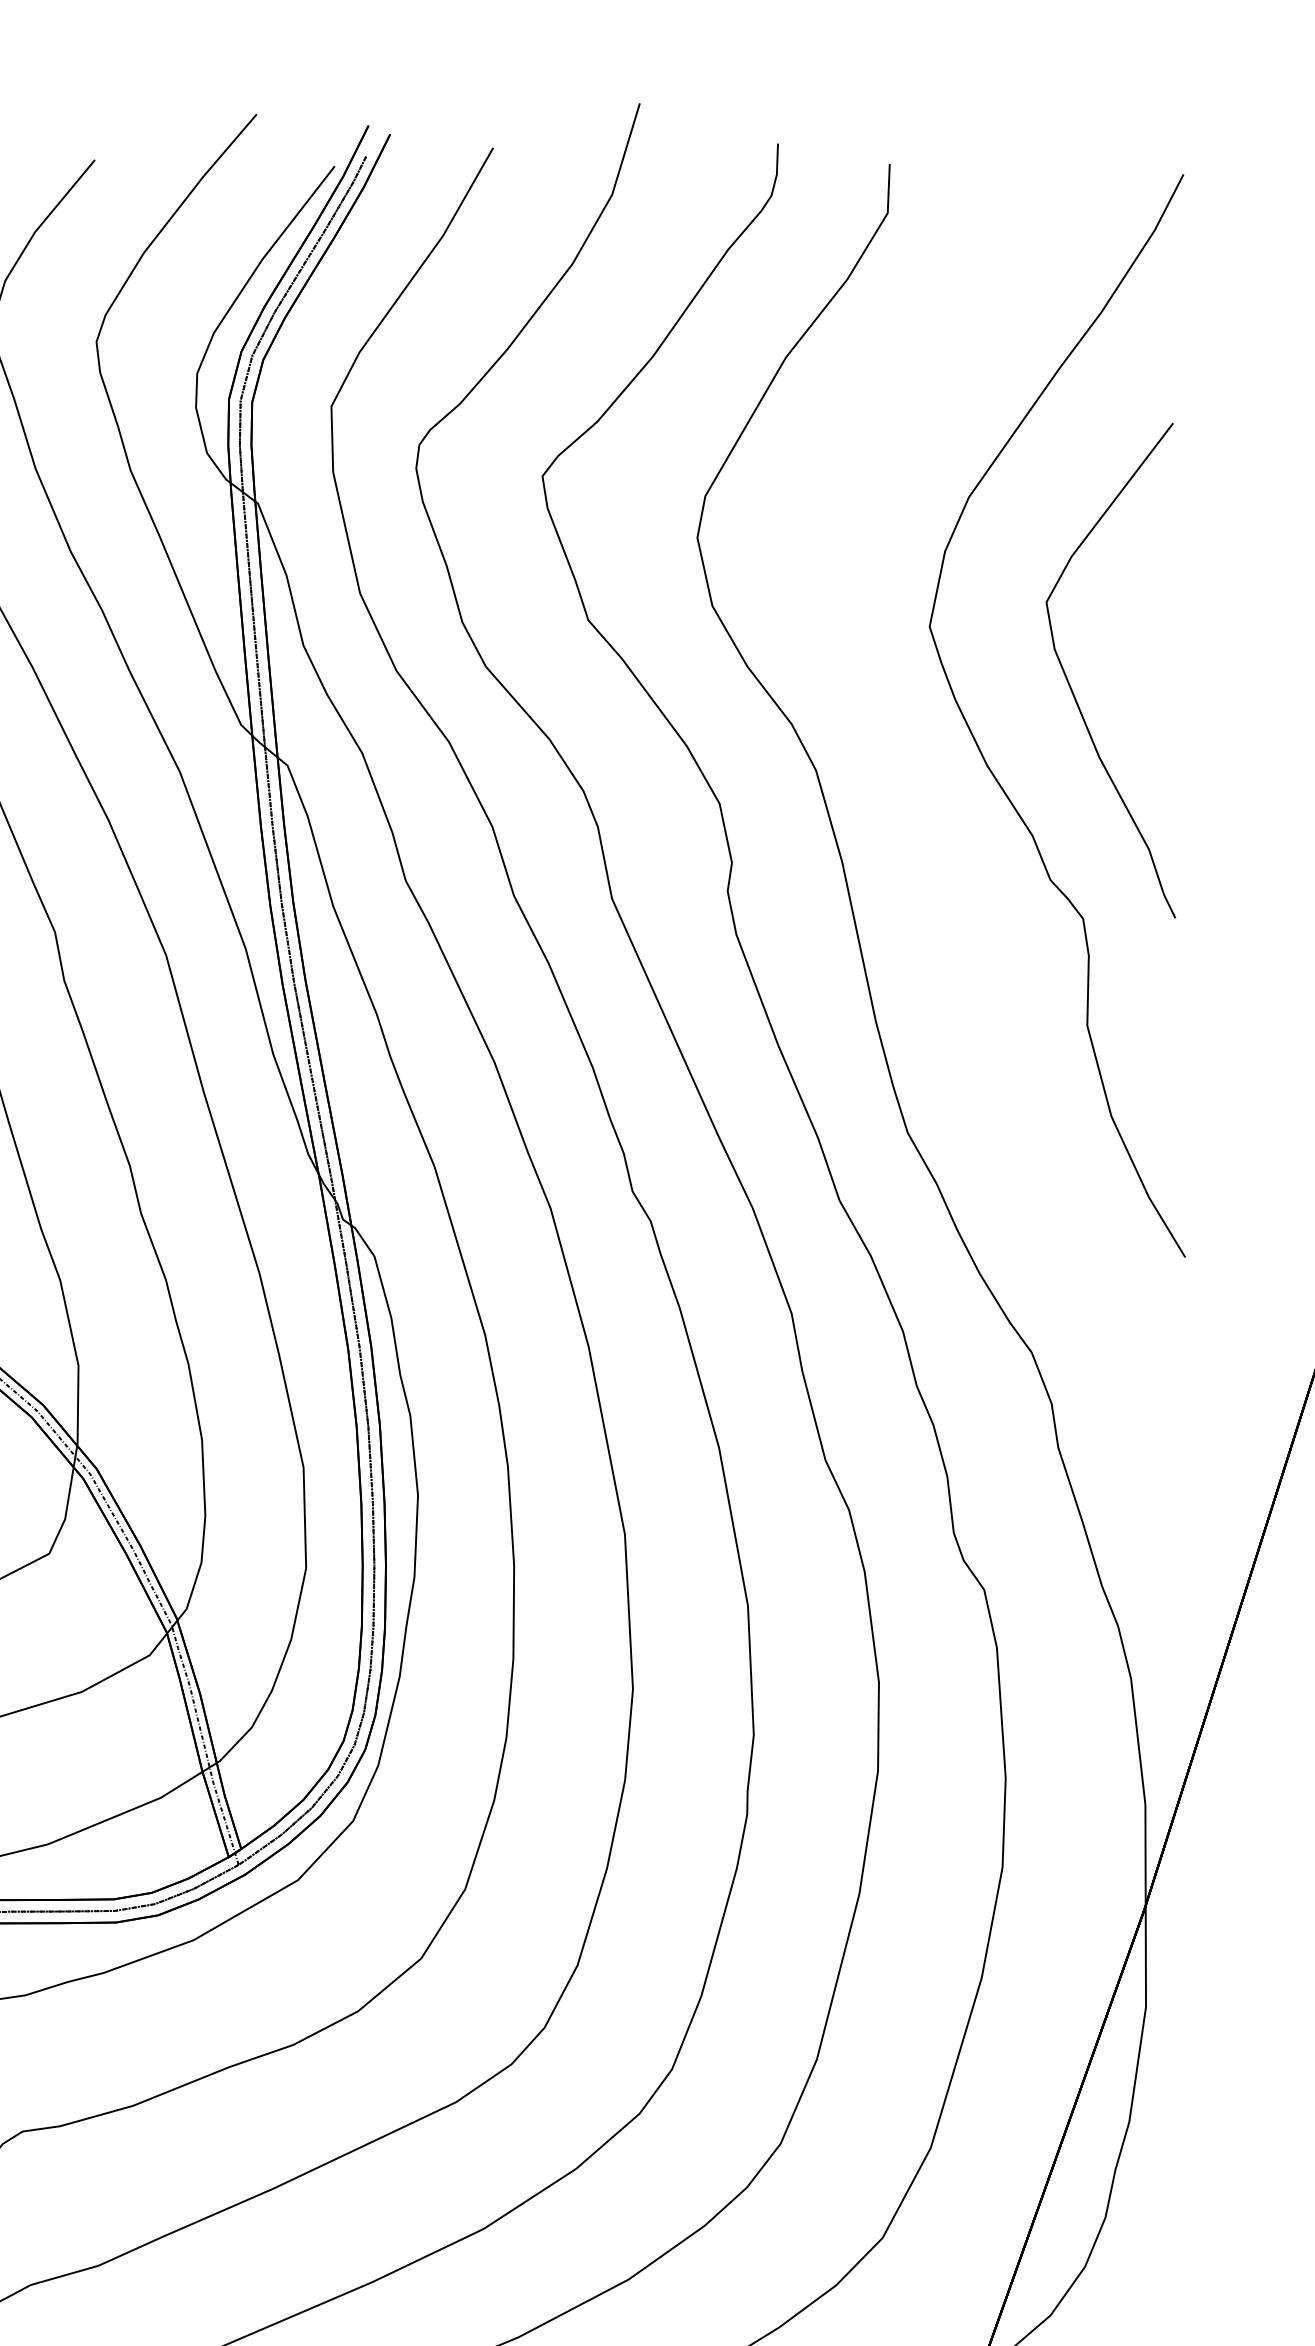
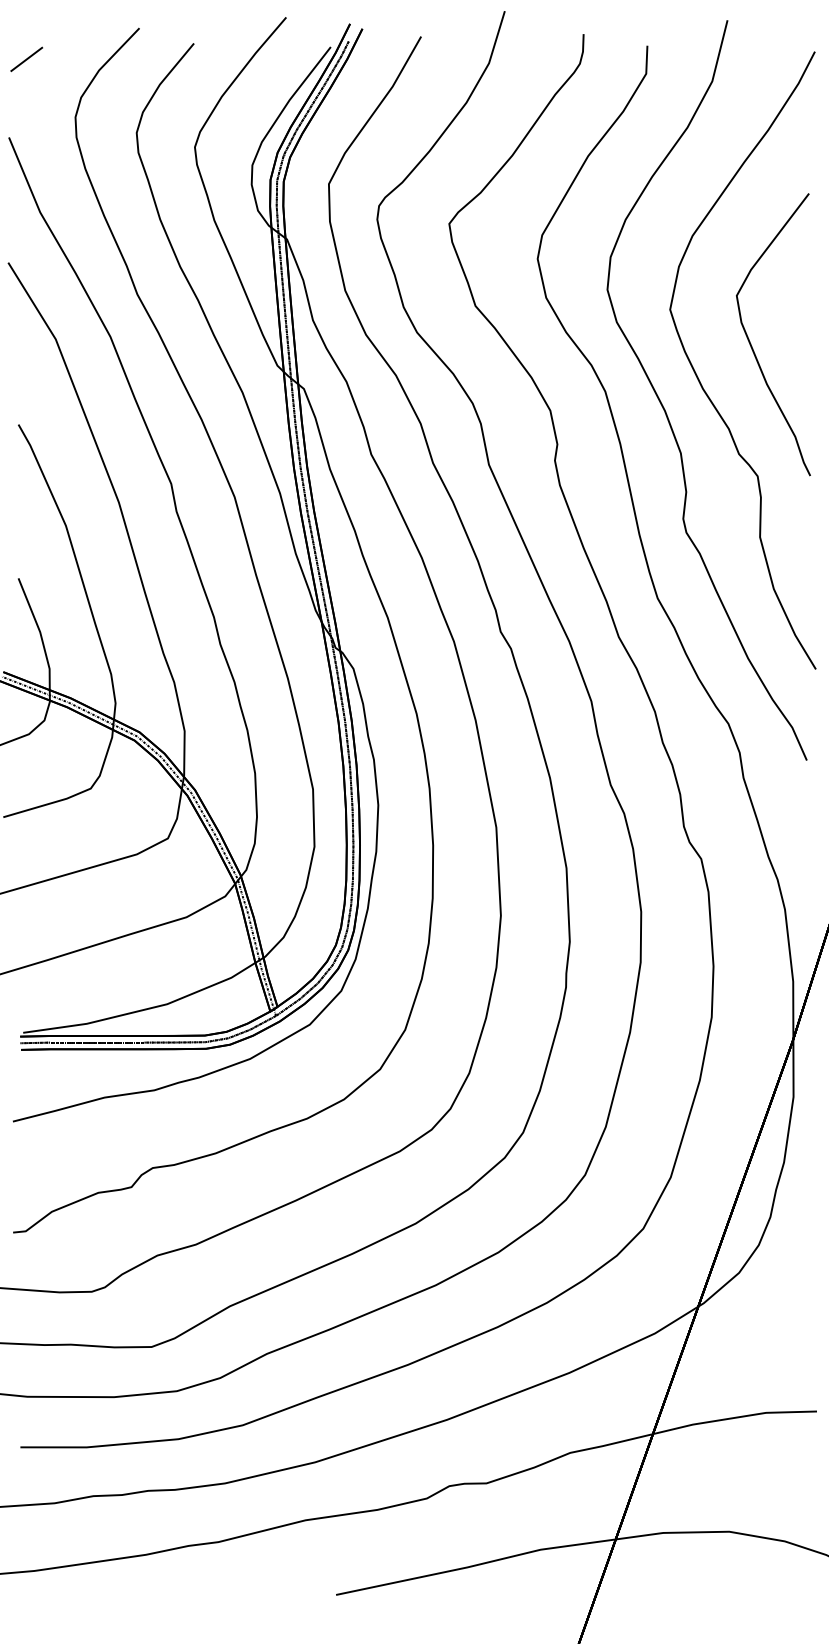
curve: (923, 805) -> (666, 411), added

